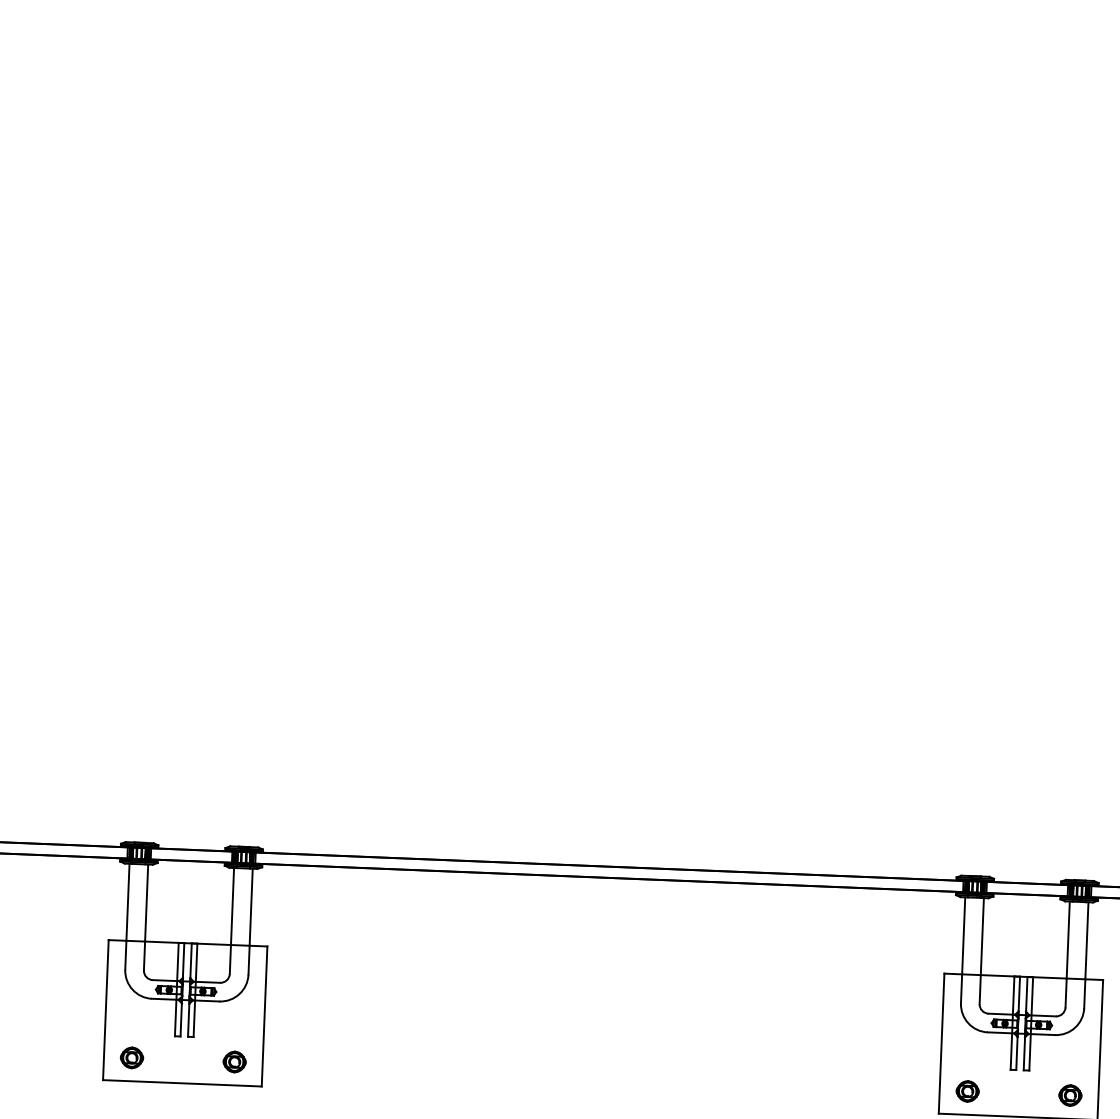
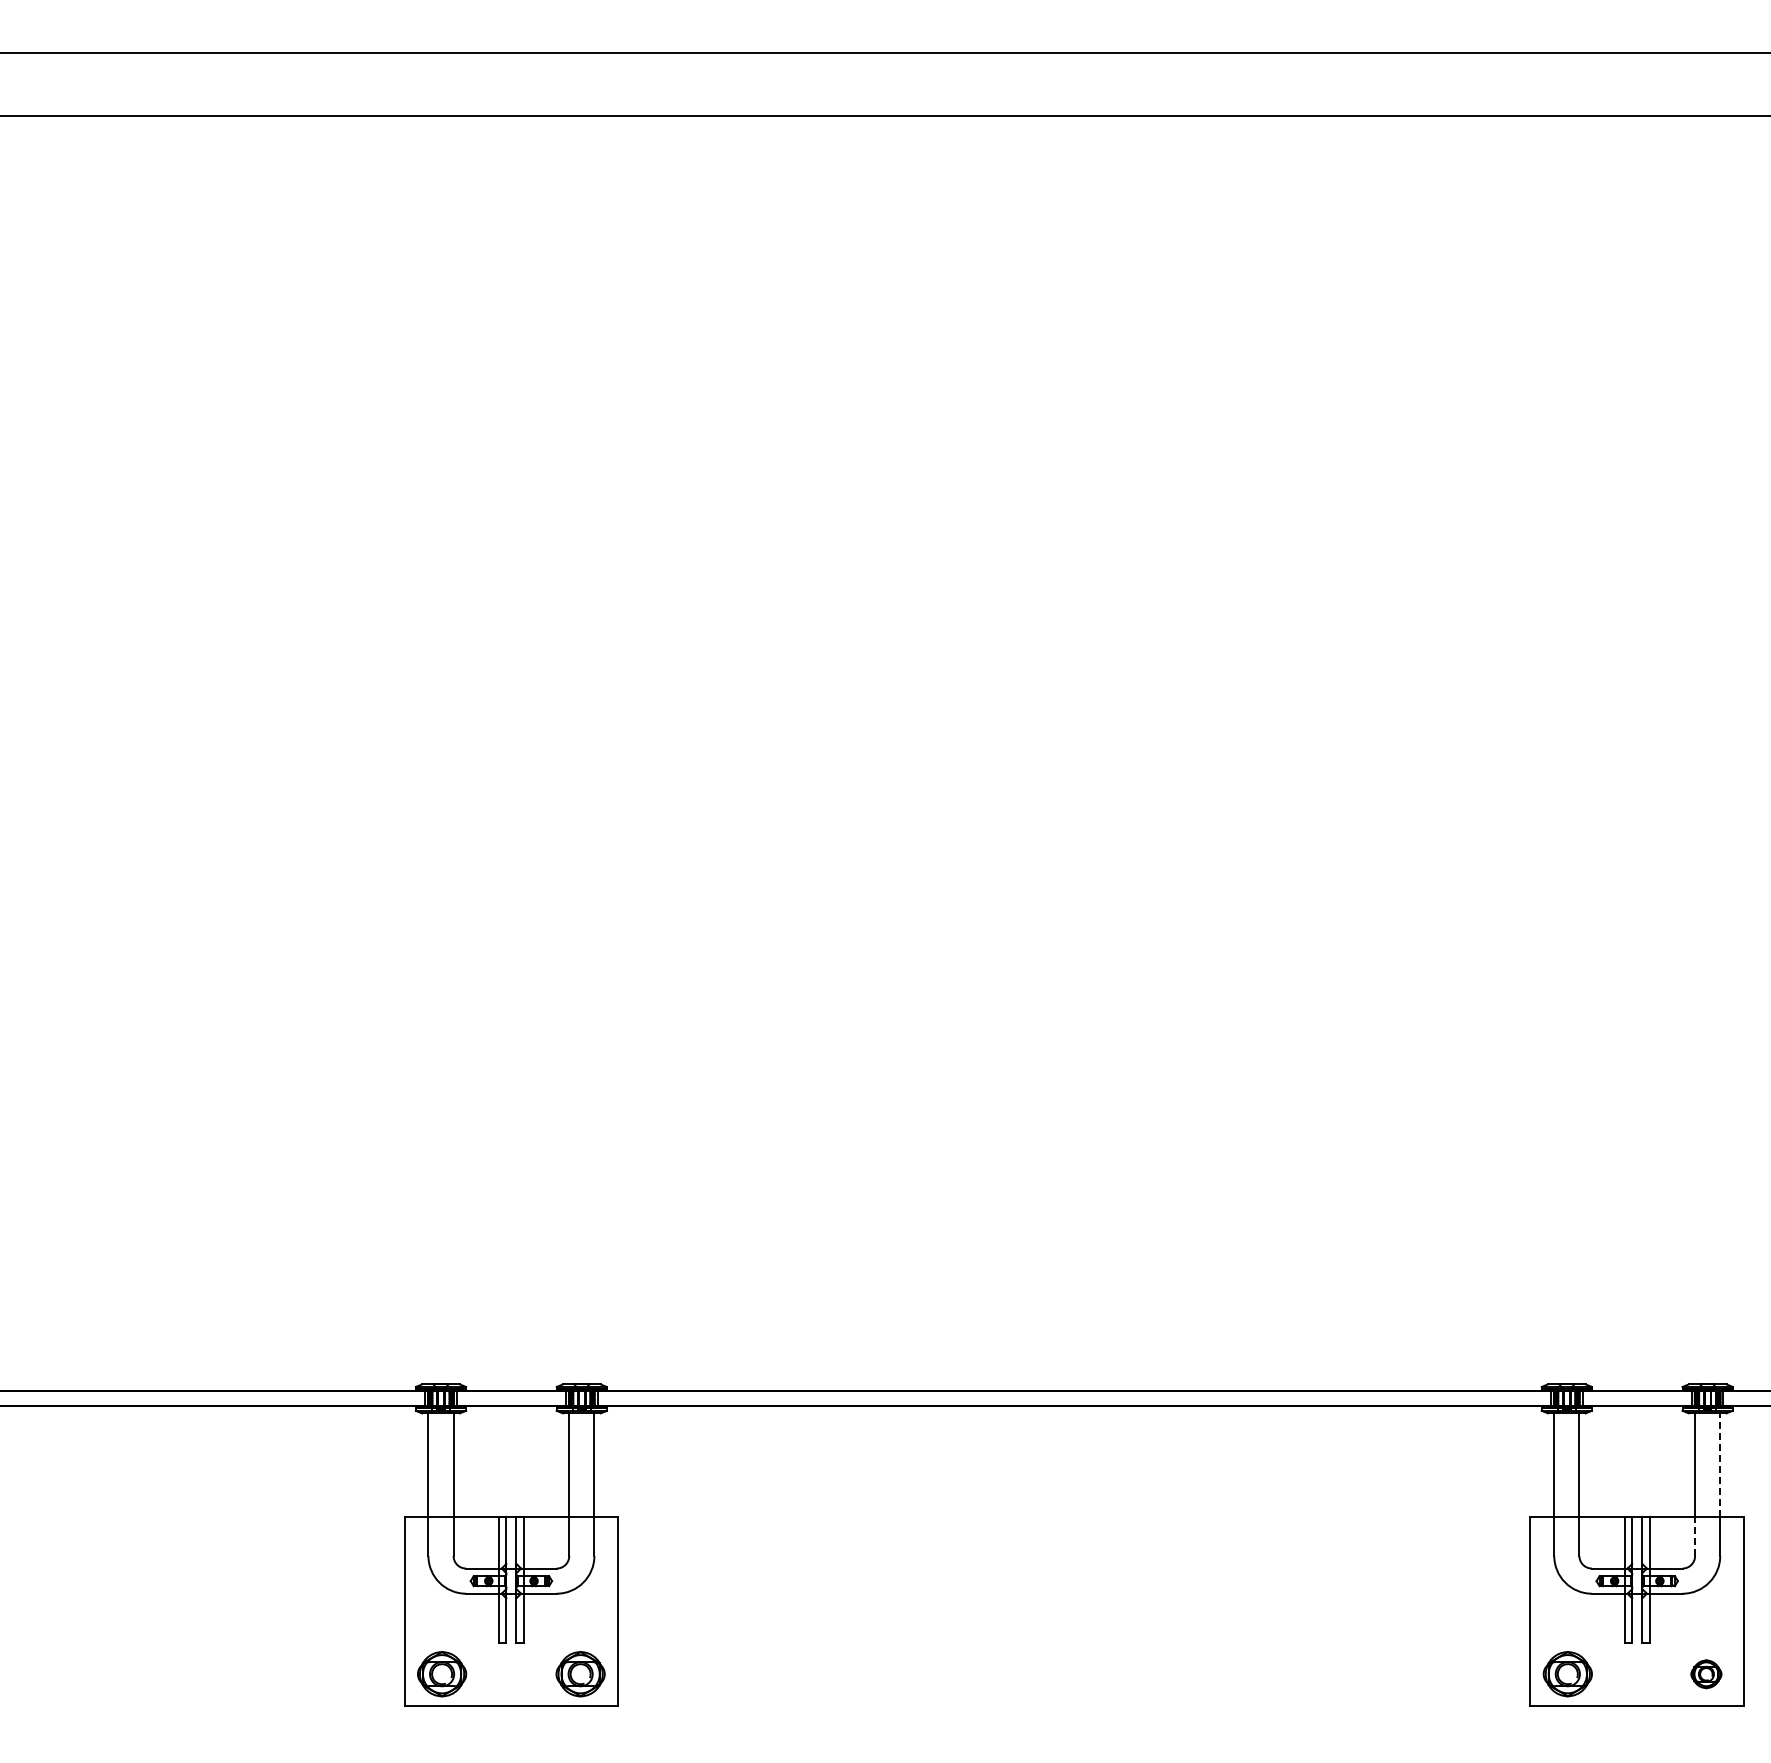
line: (1087, 941) -> (1720, 1465), solid -> dashed
line: (1066, 992) -> (1695, 1536), solid -> dashed
part: (132, 1058) -> (442, 1674), size x1.6
part: (234, 1062) -> (580, 1674), size x1.6
part: (968, 1091) -> (1568, 1674), size x1.6

